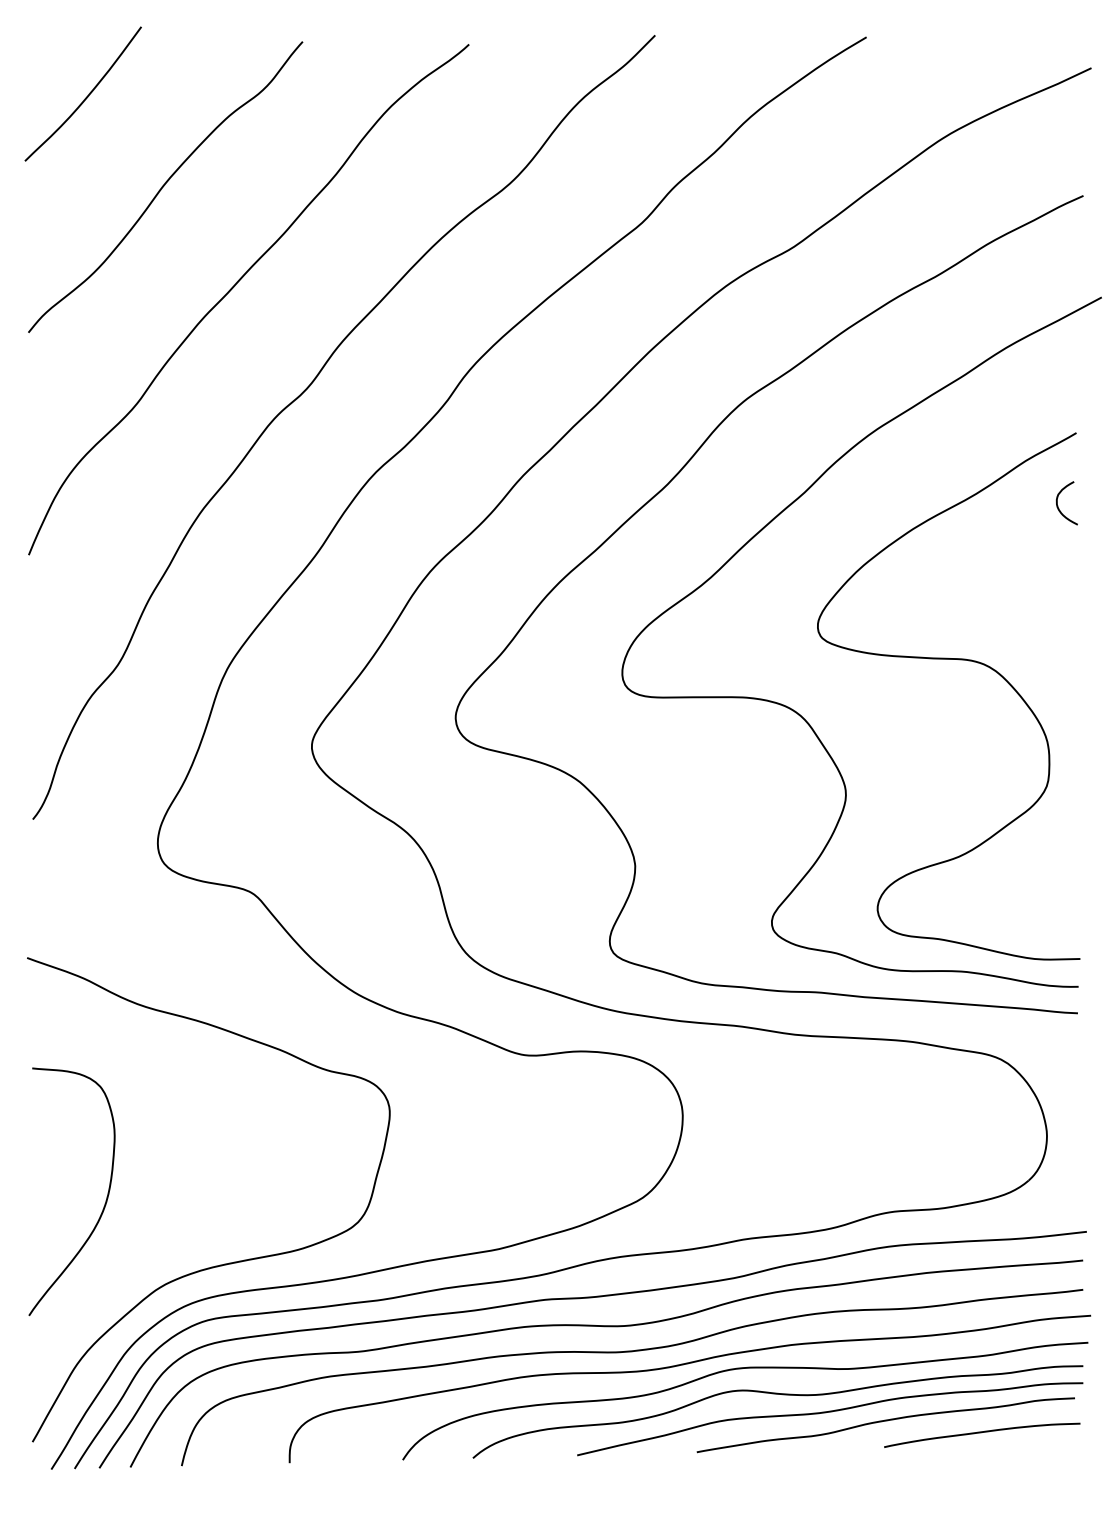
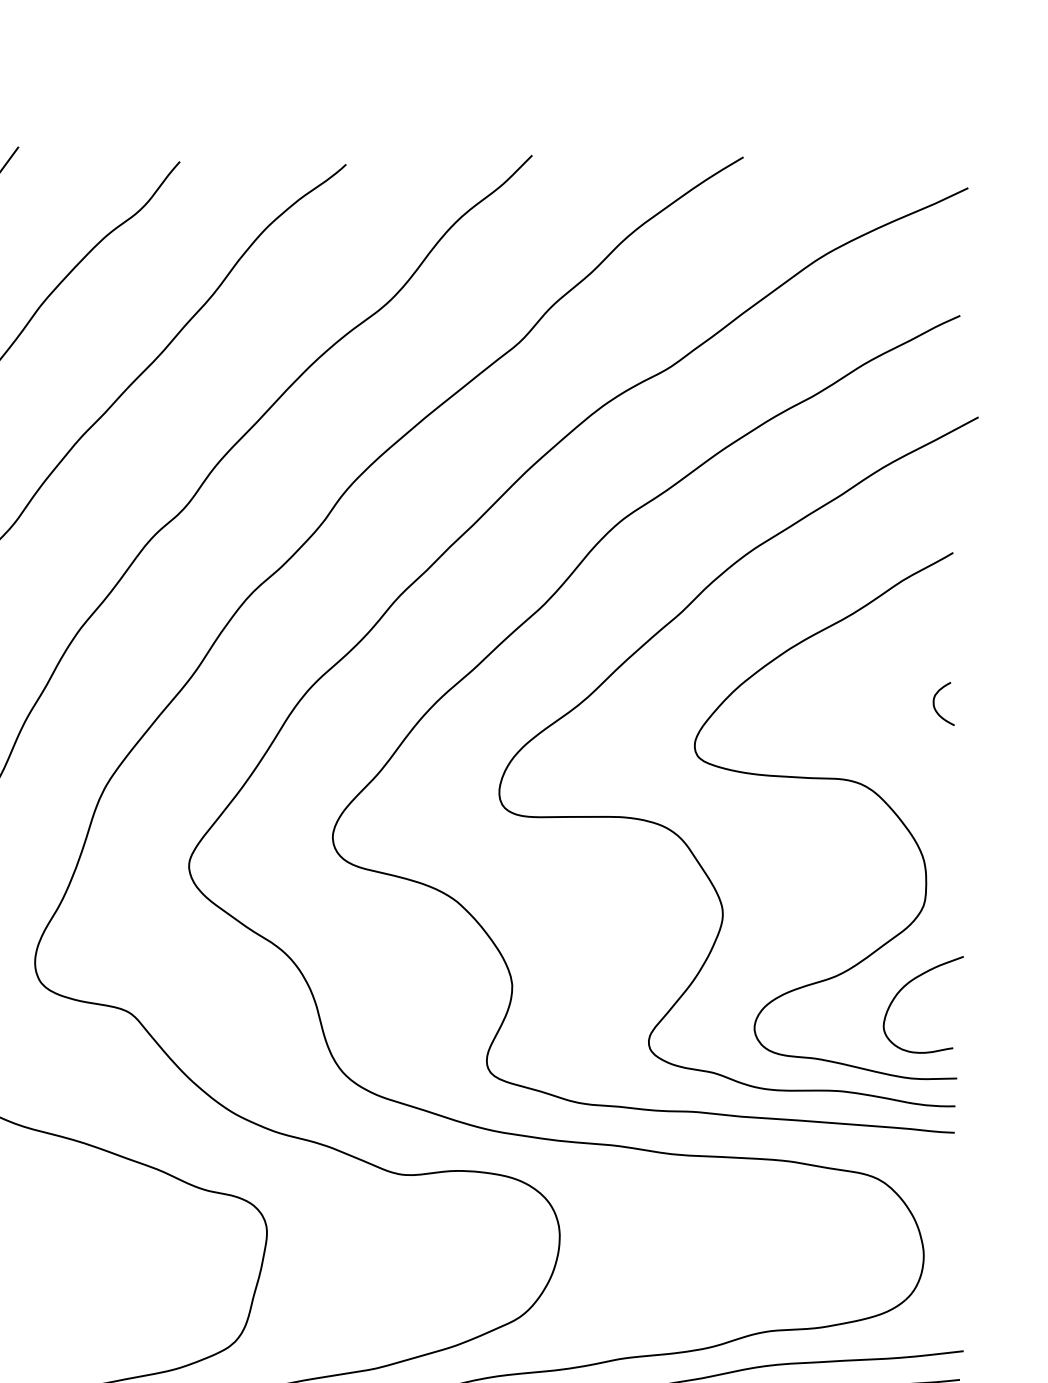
curve: (1058, 505) -> (935, 706), moved
curve: (1028, 867) -> (905, 987), added

